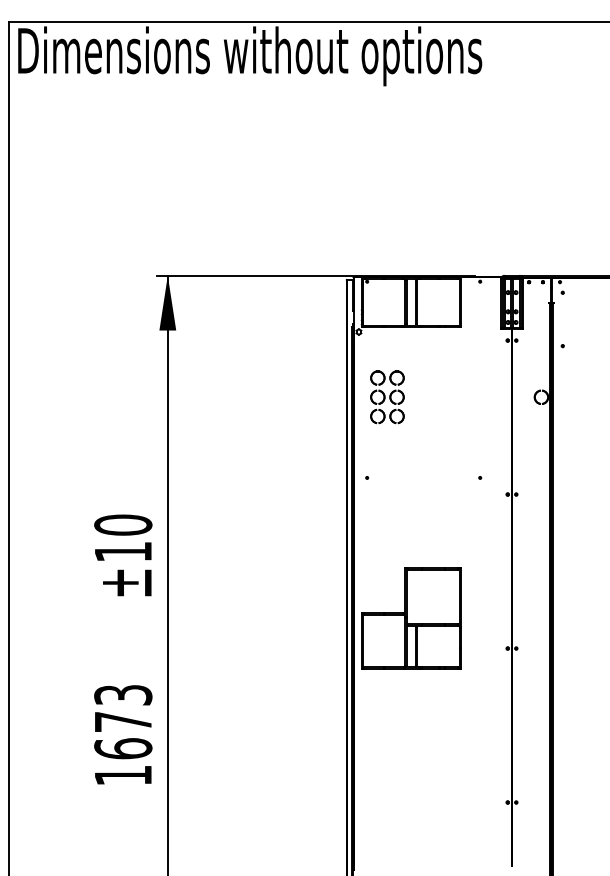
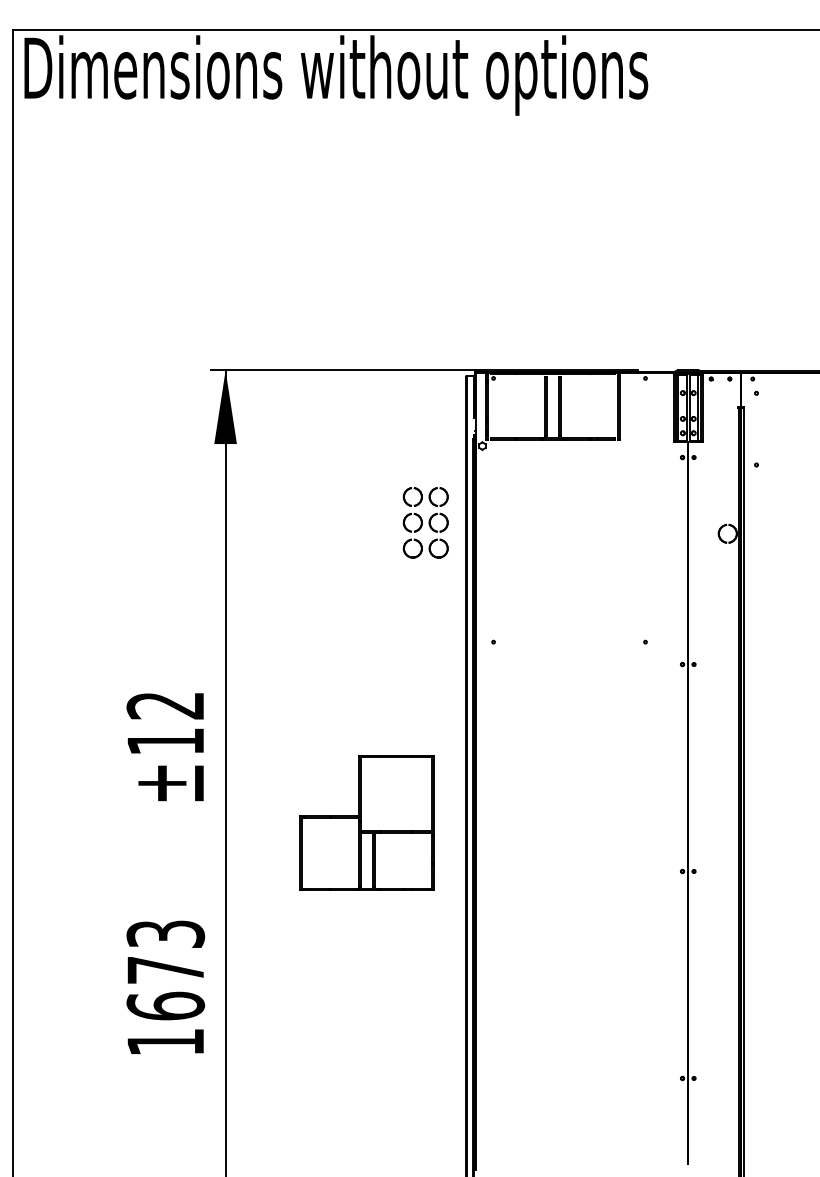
part: (387, 397) -> (425, 522), moved
text: (123, 525) -> (165, 705), ±10 -> ±12
part: (411, 618) -> (366, 822), moved

